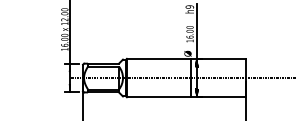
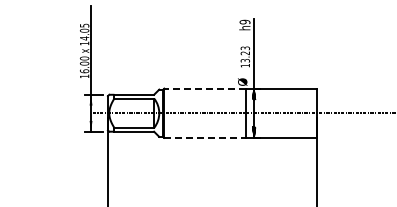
text: (64, 14) -> (84, 31), 12.00 -> 14.05
text: (189, 32) -> (244, 54), 16.00 -> 13.23
line: (158, 58) -> (204, 88), solid -> dashed
line: (159, 96) -> (205, 137), solid -> dashed

